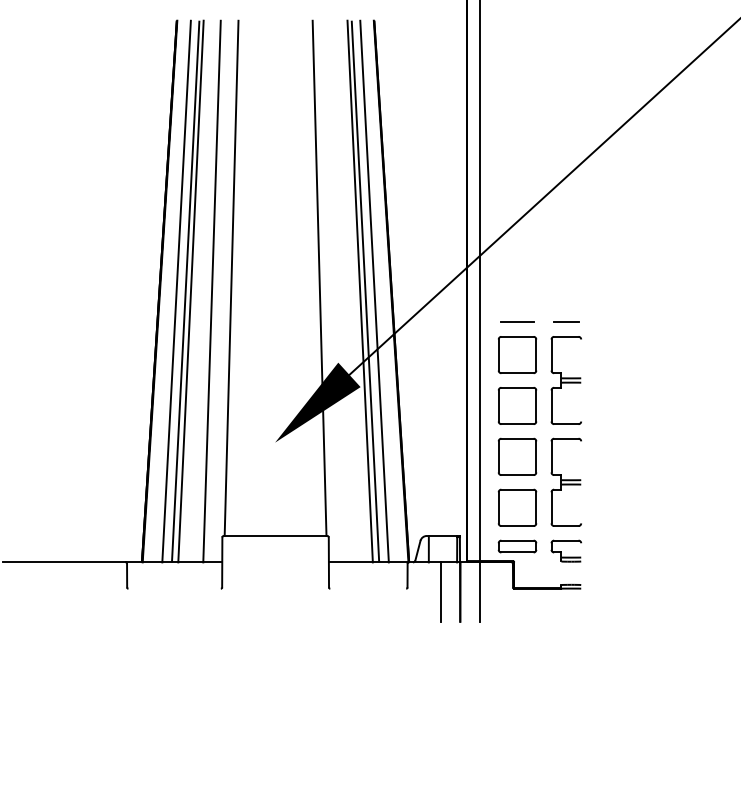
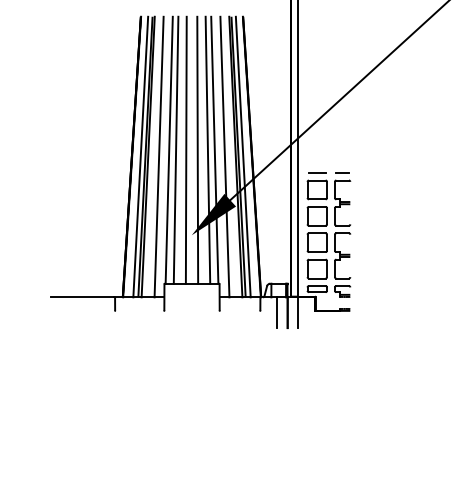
line: (243, 276) -> (175, 149), added
line: (262, 276) -> (185, 149), added
line: (286, 276) -> (197, 149), added
line: (305, 276) -> (207, 149), added
line: (338, 290) -> (224, 156), added

